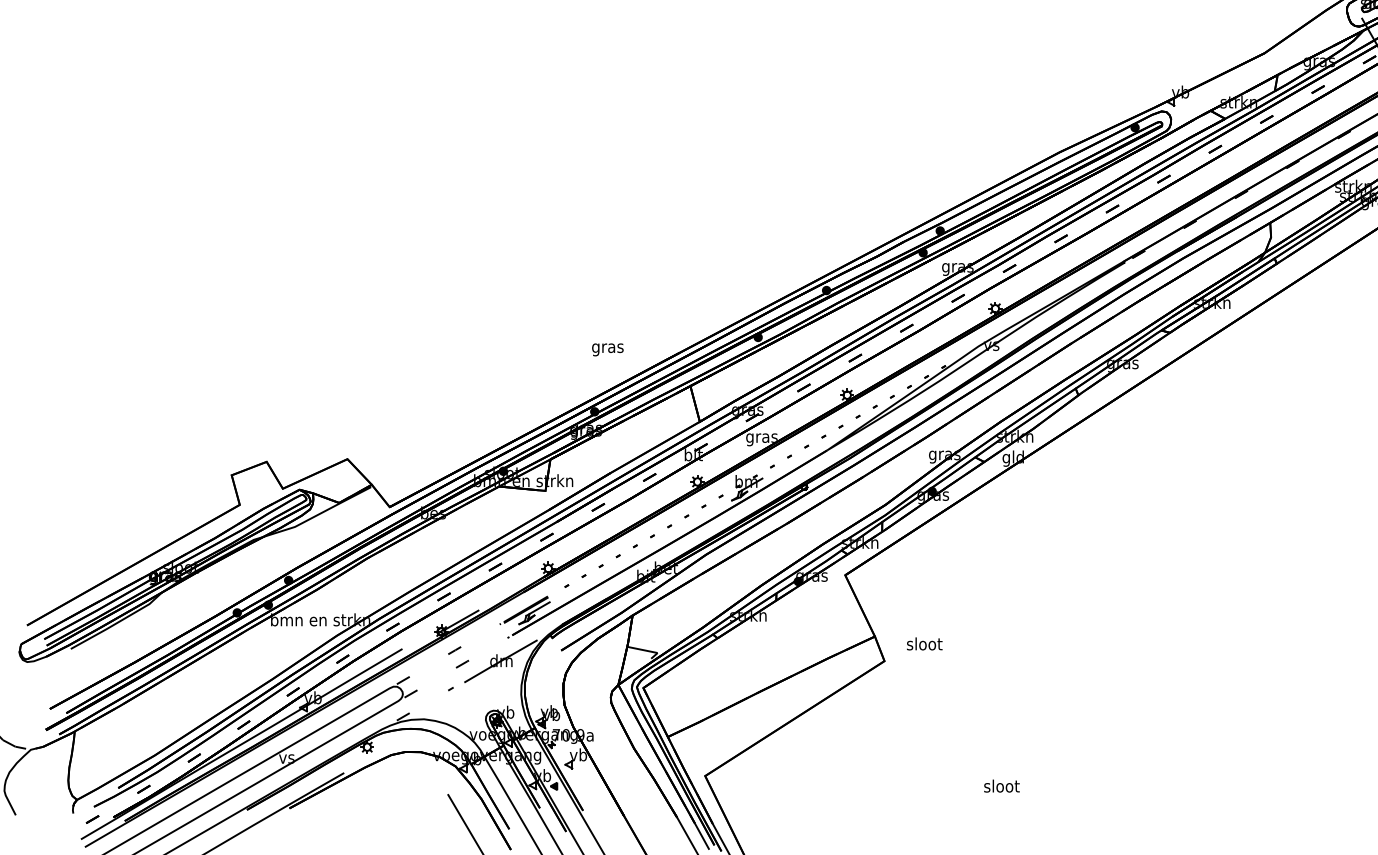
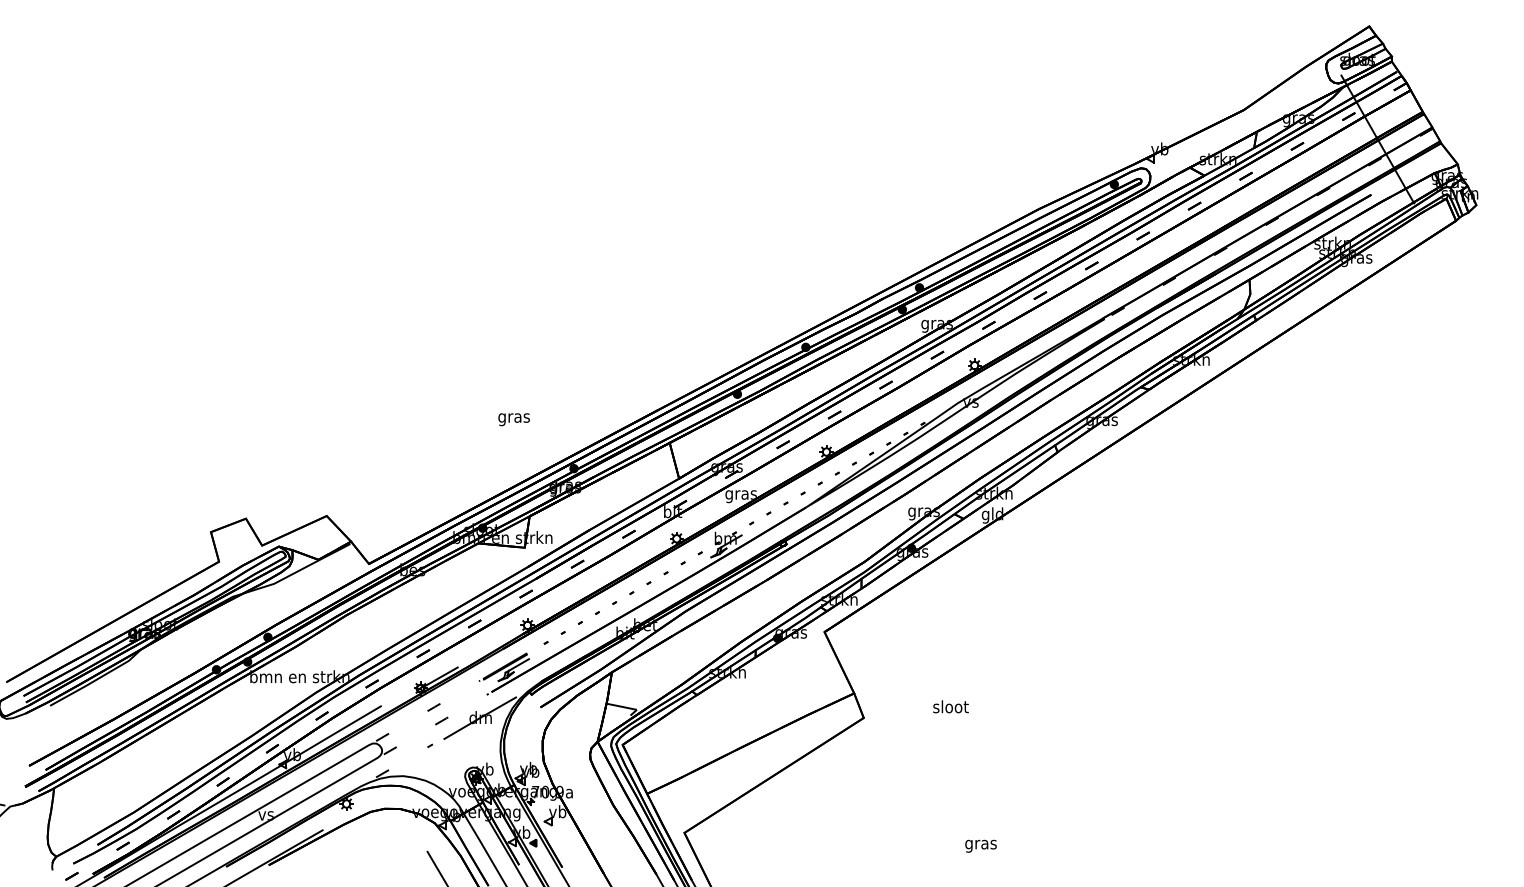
text: (607, 349) -> (513, 419), moved
text: (924, 643) -> (950, 706), moved
text: (1001, 787) -> (980, 844), sloot -> gras

